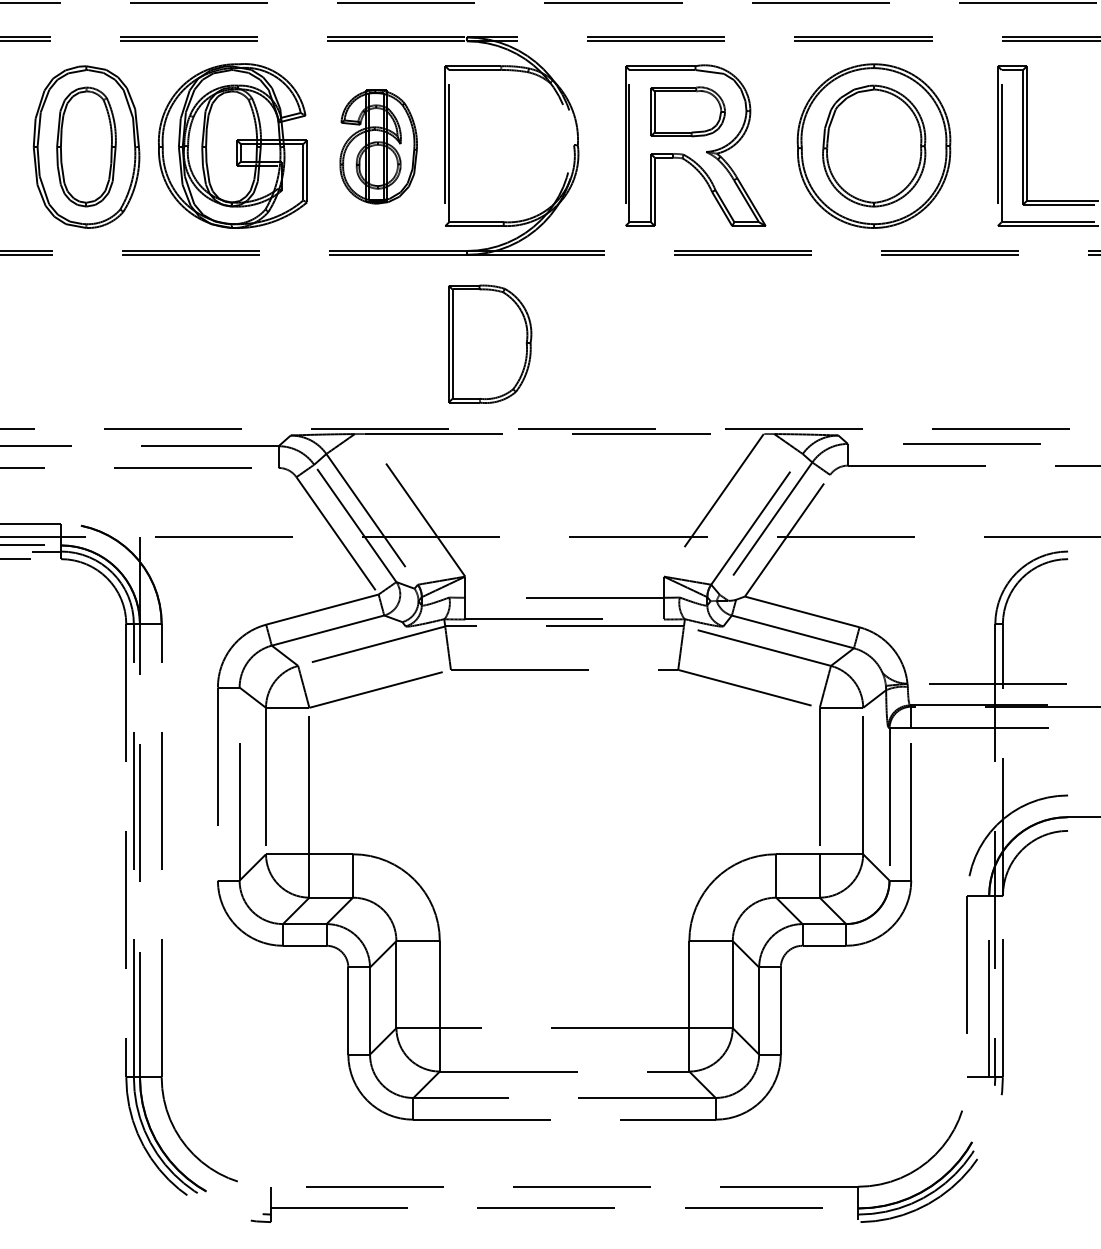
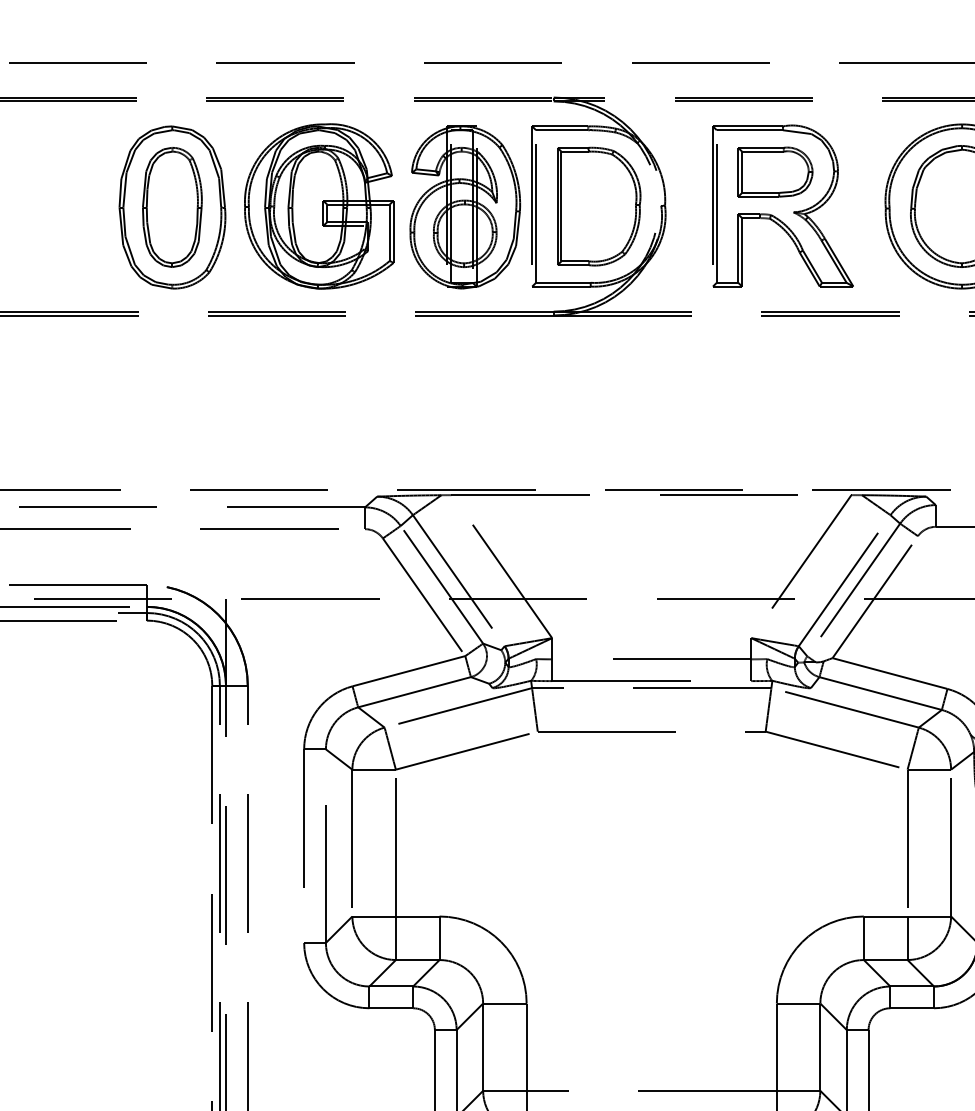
part: (378, 146) -> (465, 206), size x1.43
part: (490, 343) -> (599, 205), moved

